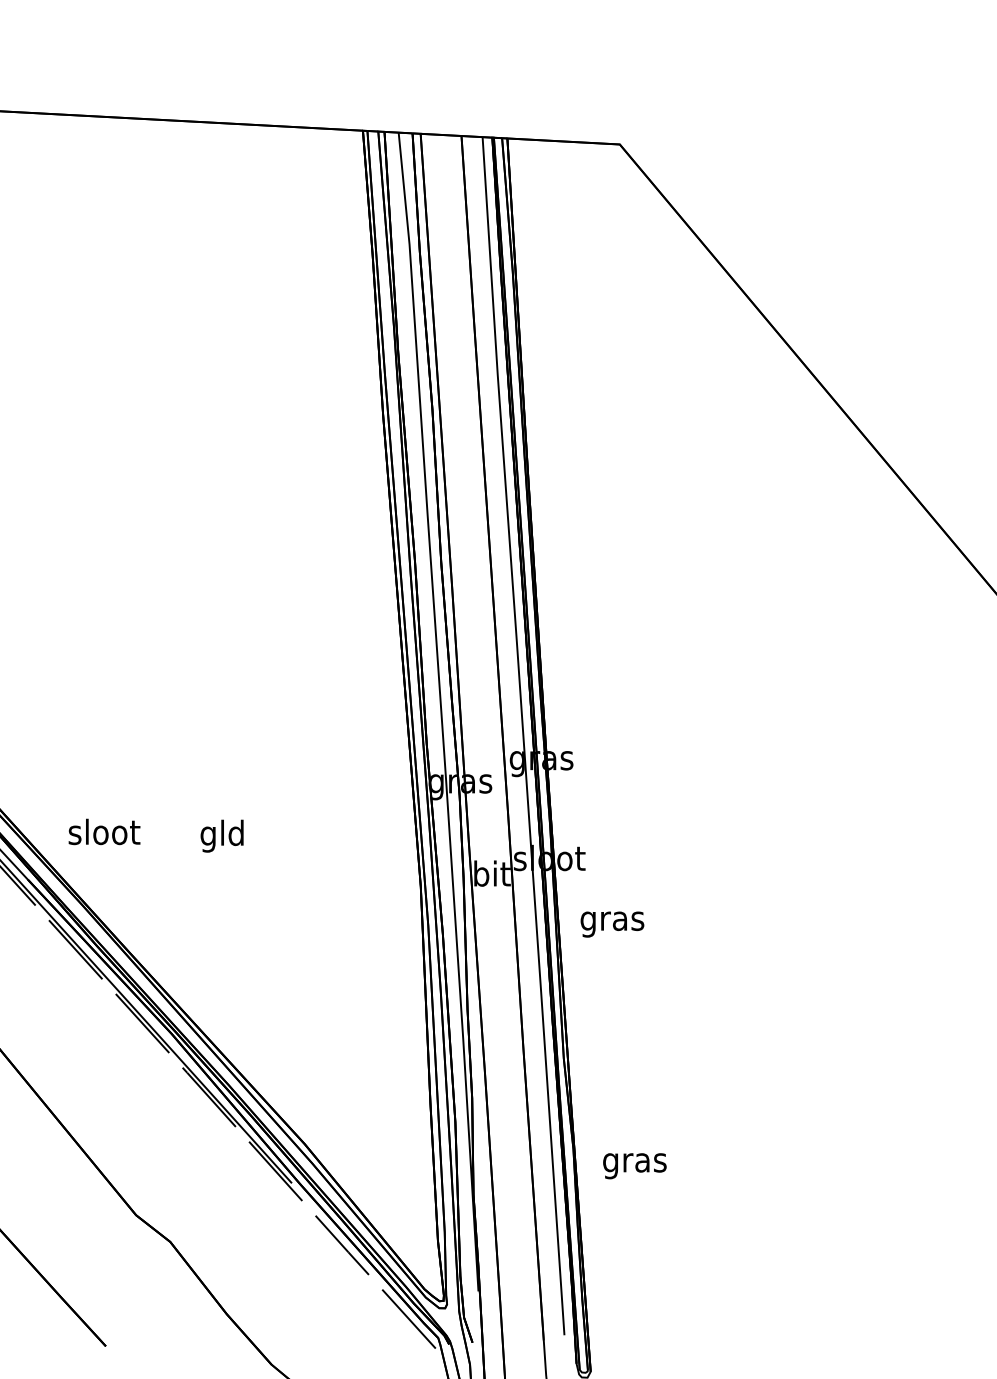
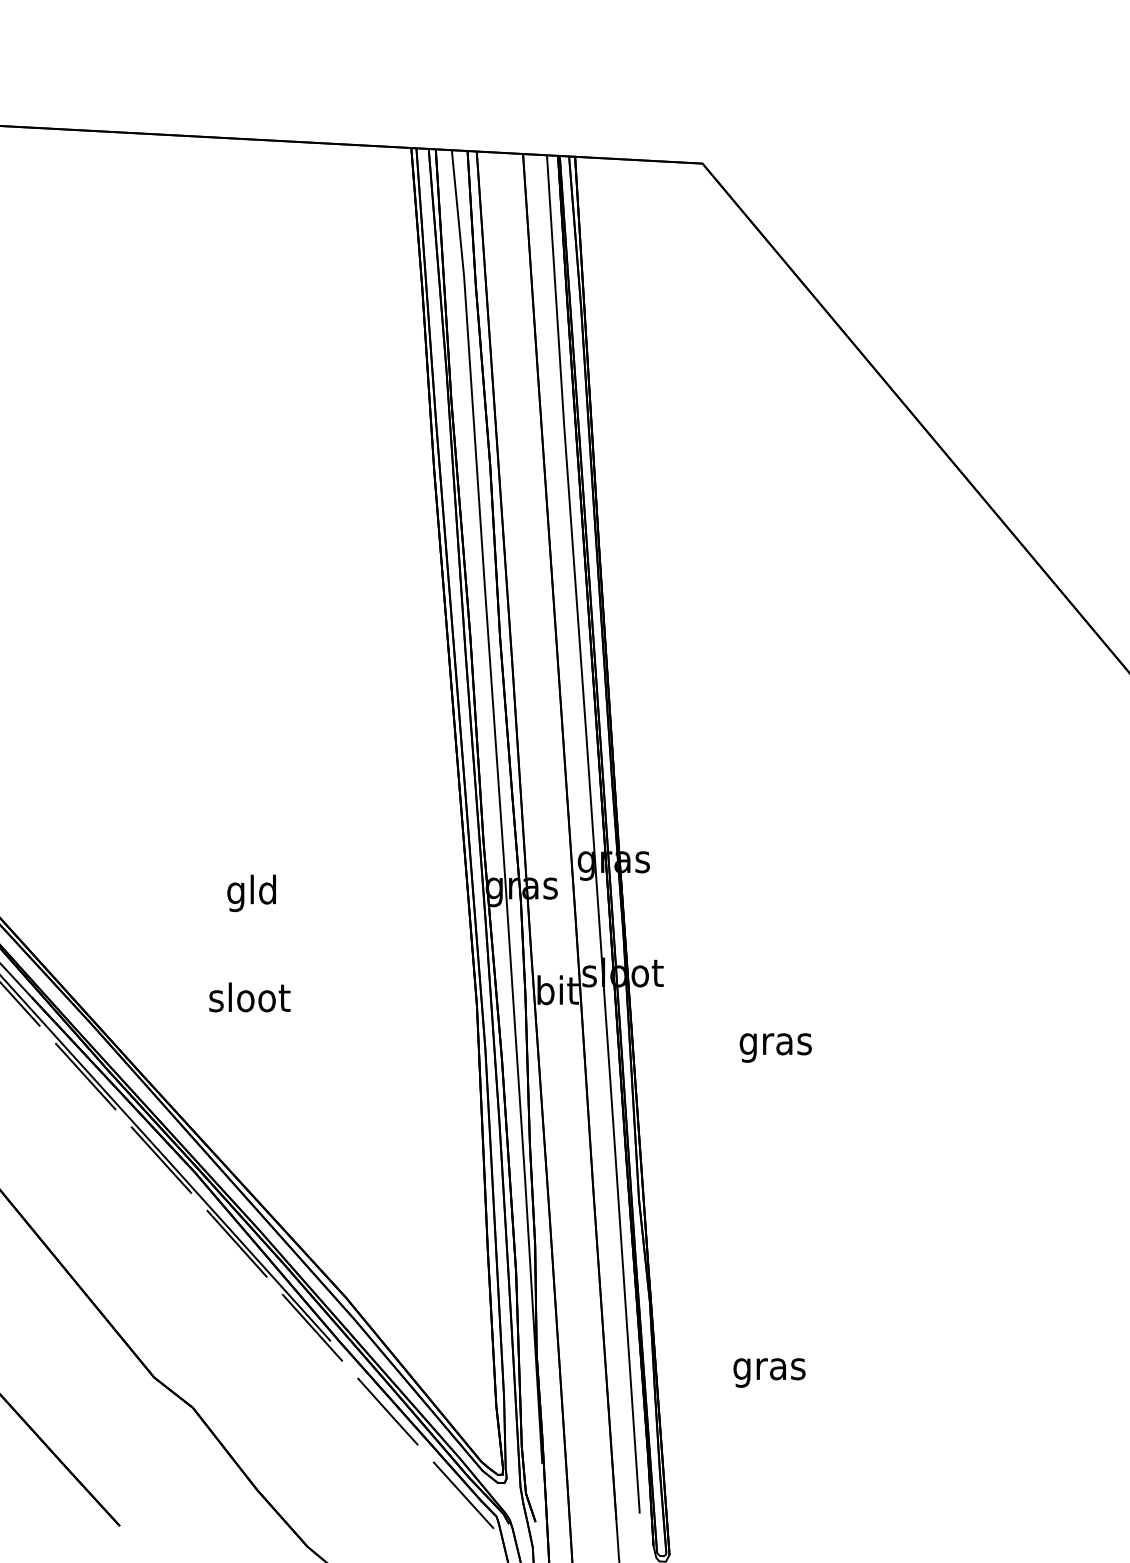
text: (104, 831) -> (249, 996), moved
text: (221, 835) -> (250, 892), moved
text: (612, 924) -> (775, 1047), moved
text: (634, 1166) -> (769, 1373), moved

